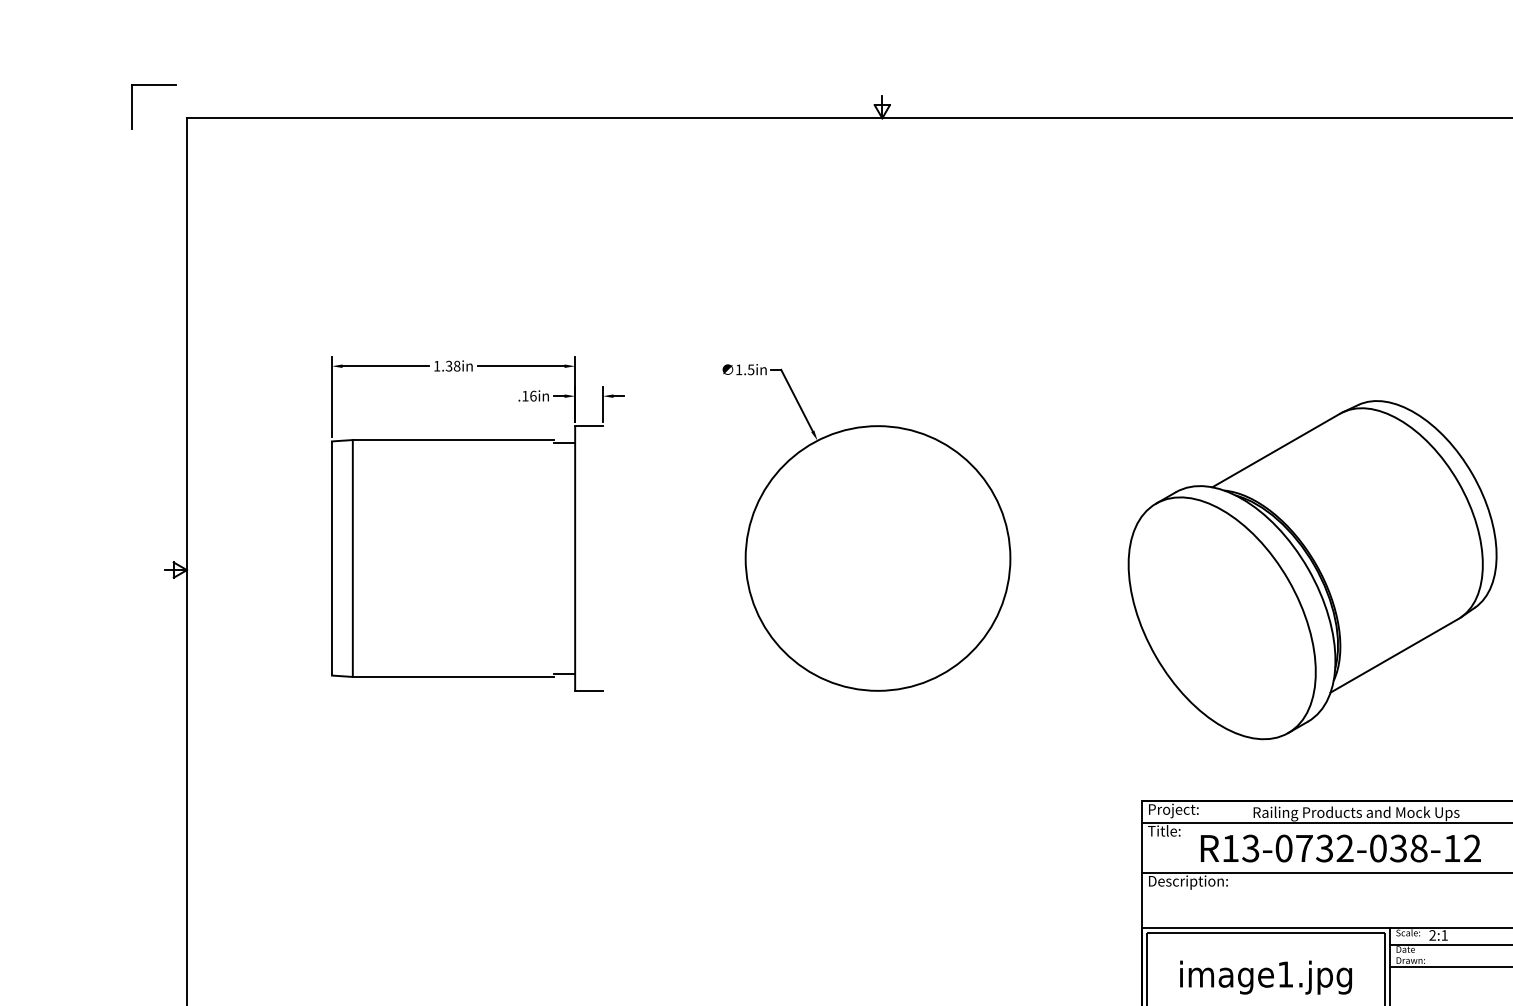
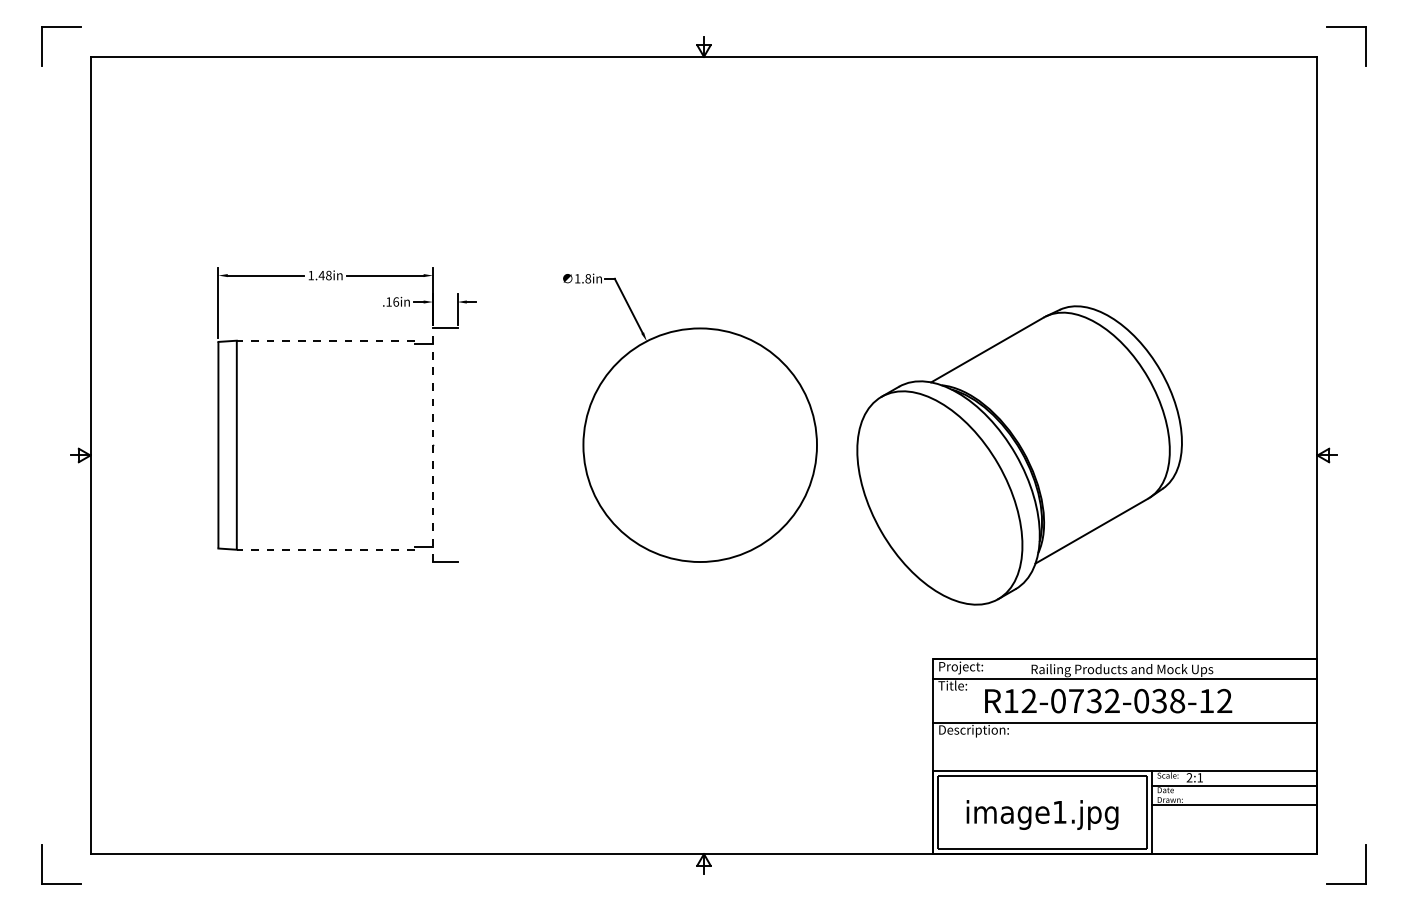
text: (448, 366) -> (321, 275), 1.38in -> 1.48in
text: (751, 369) -> (588, 278), 1.5in -> 1.8in
line: (453, 439) -> (325, 340), solid -> dashed
arc: (574, 558) -> (432, 445), solid -> dashed
part: (1312, 570) -> (1019, 455), moved
line: (453, 676) -> (325, 549), solid -> dashed
text: (1250, 848) -> (1028, 701), R13-0732-038-12 -> R12-0732-038-12

